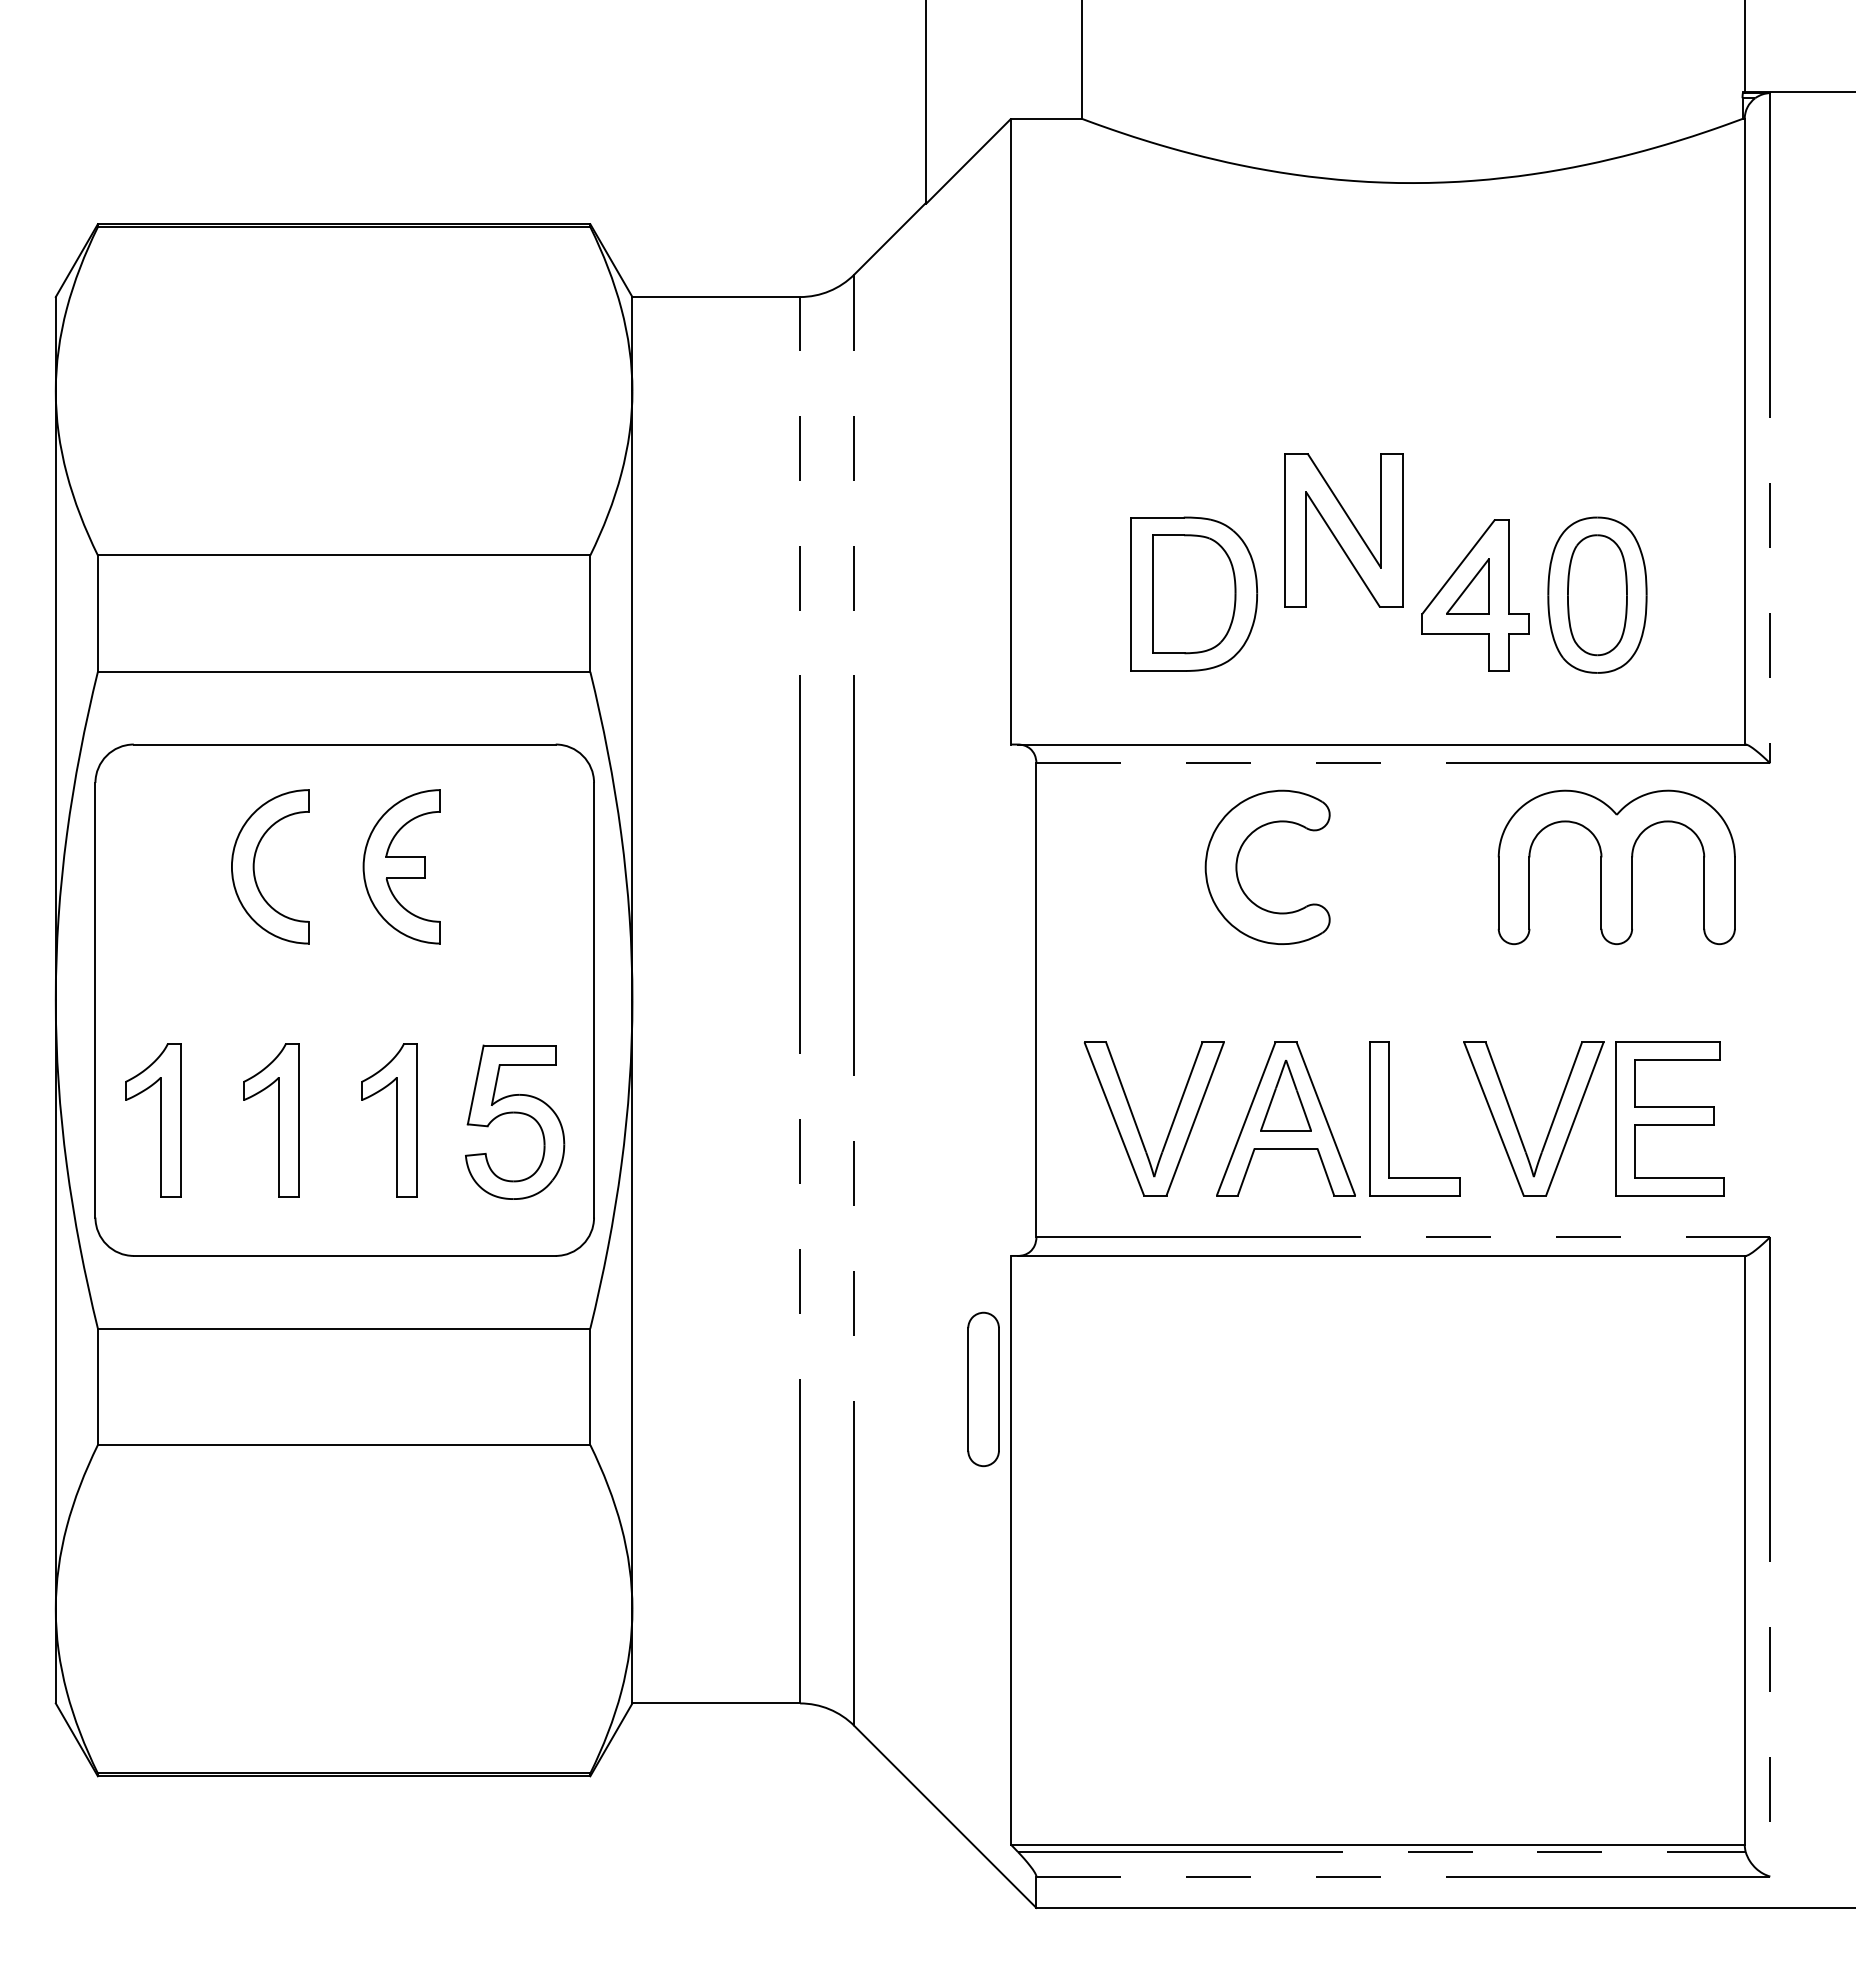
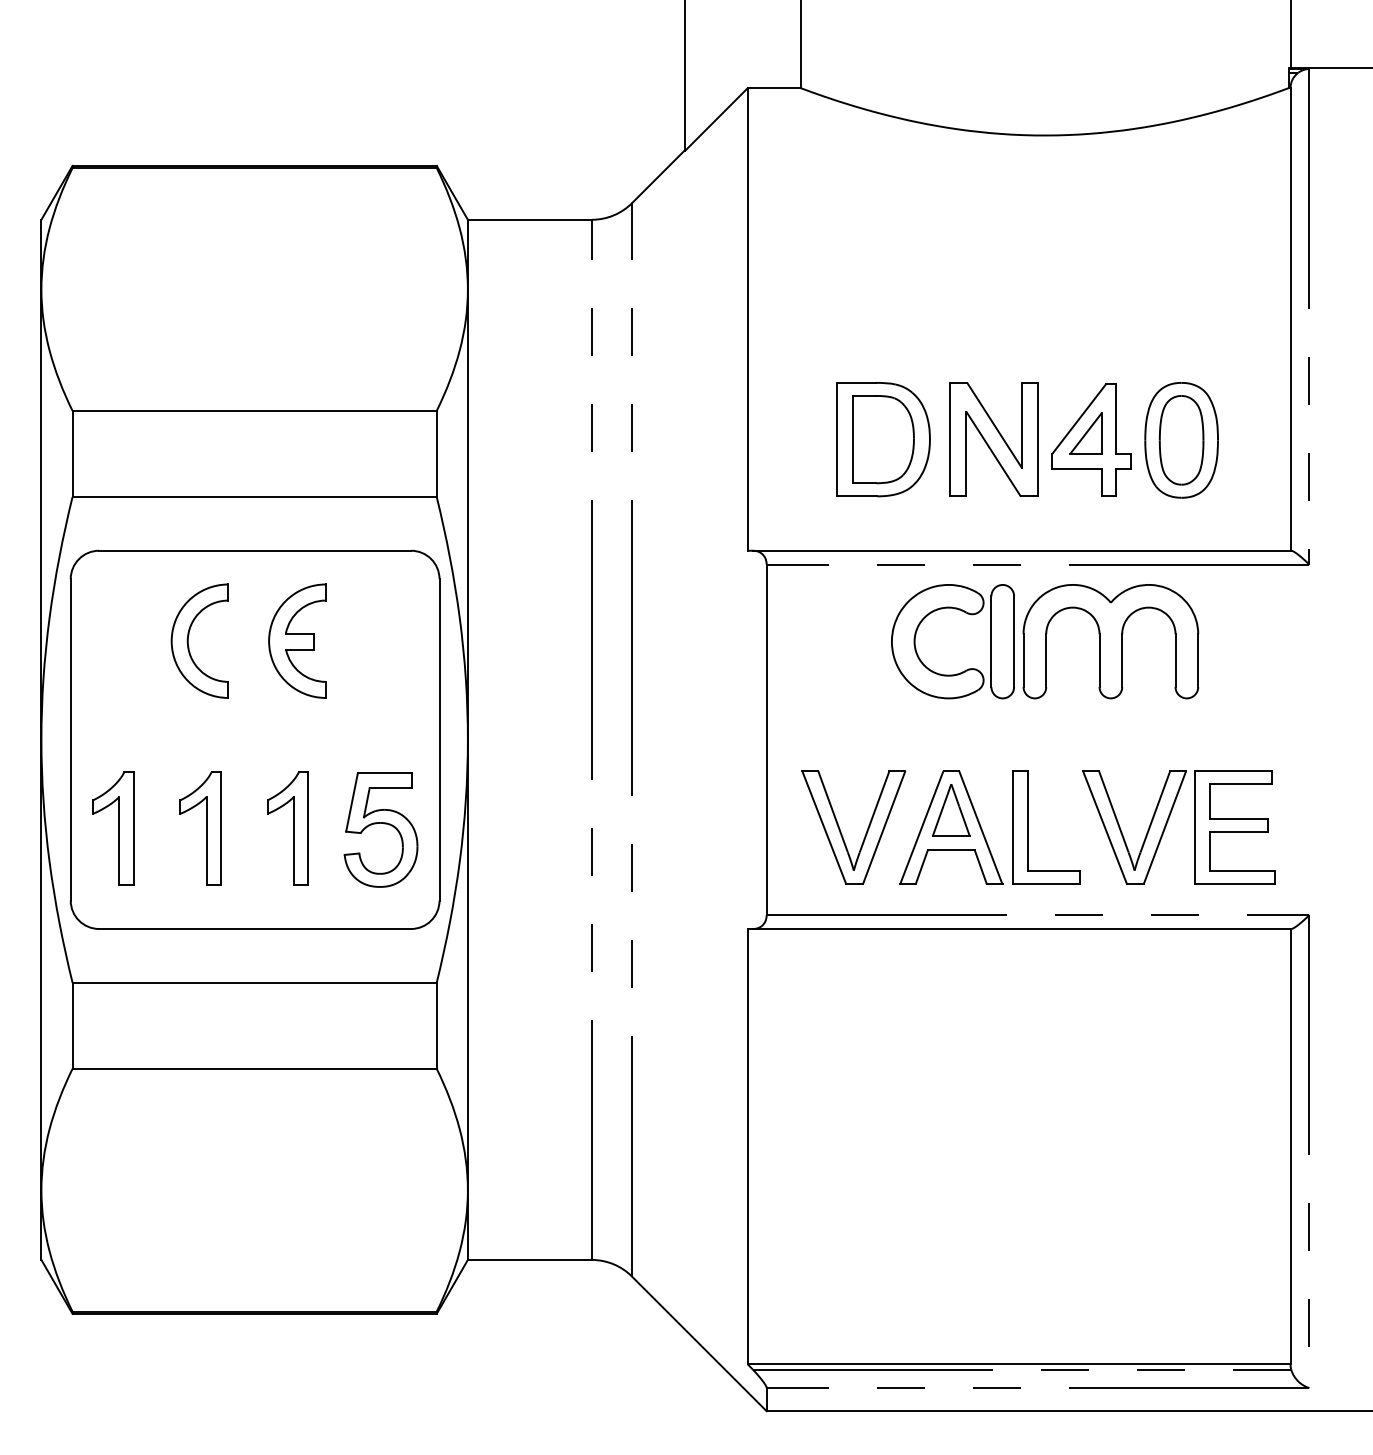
part: (1343, 530) -> (993, 439), moved
part: (1616, 867) -> (1110, 641), moved
part: (983, 1389) -> (1002, 641), moved

